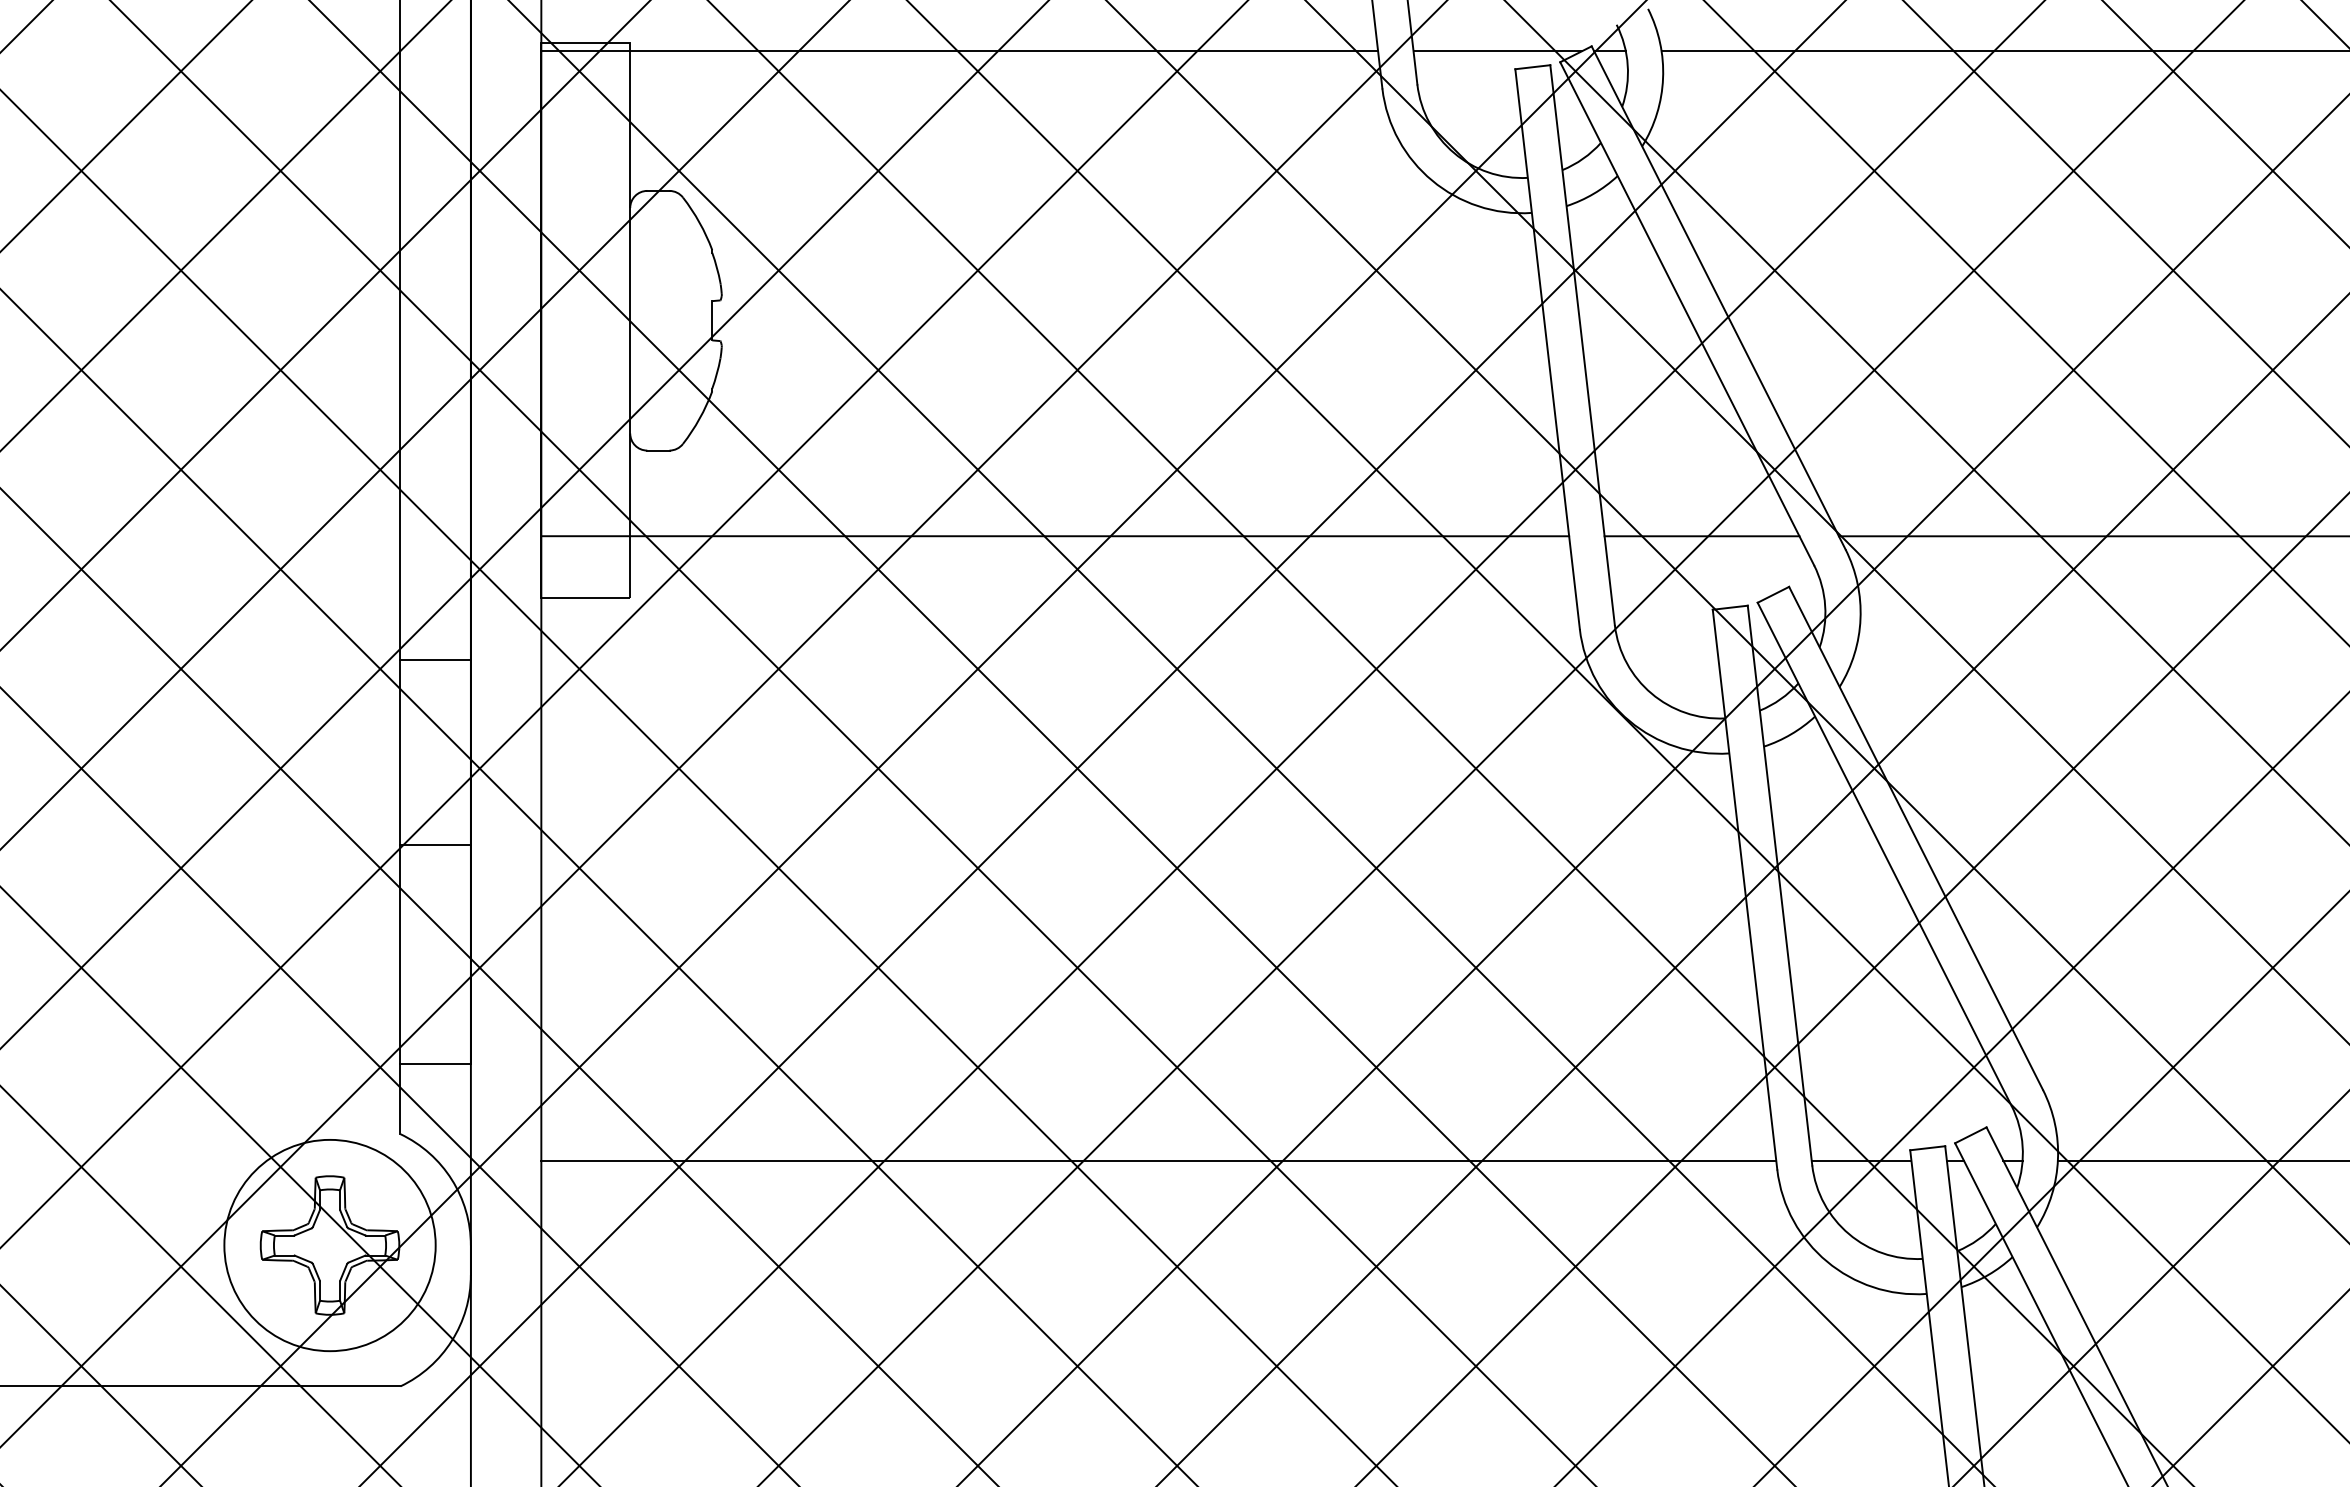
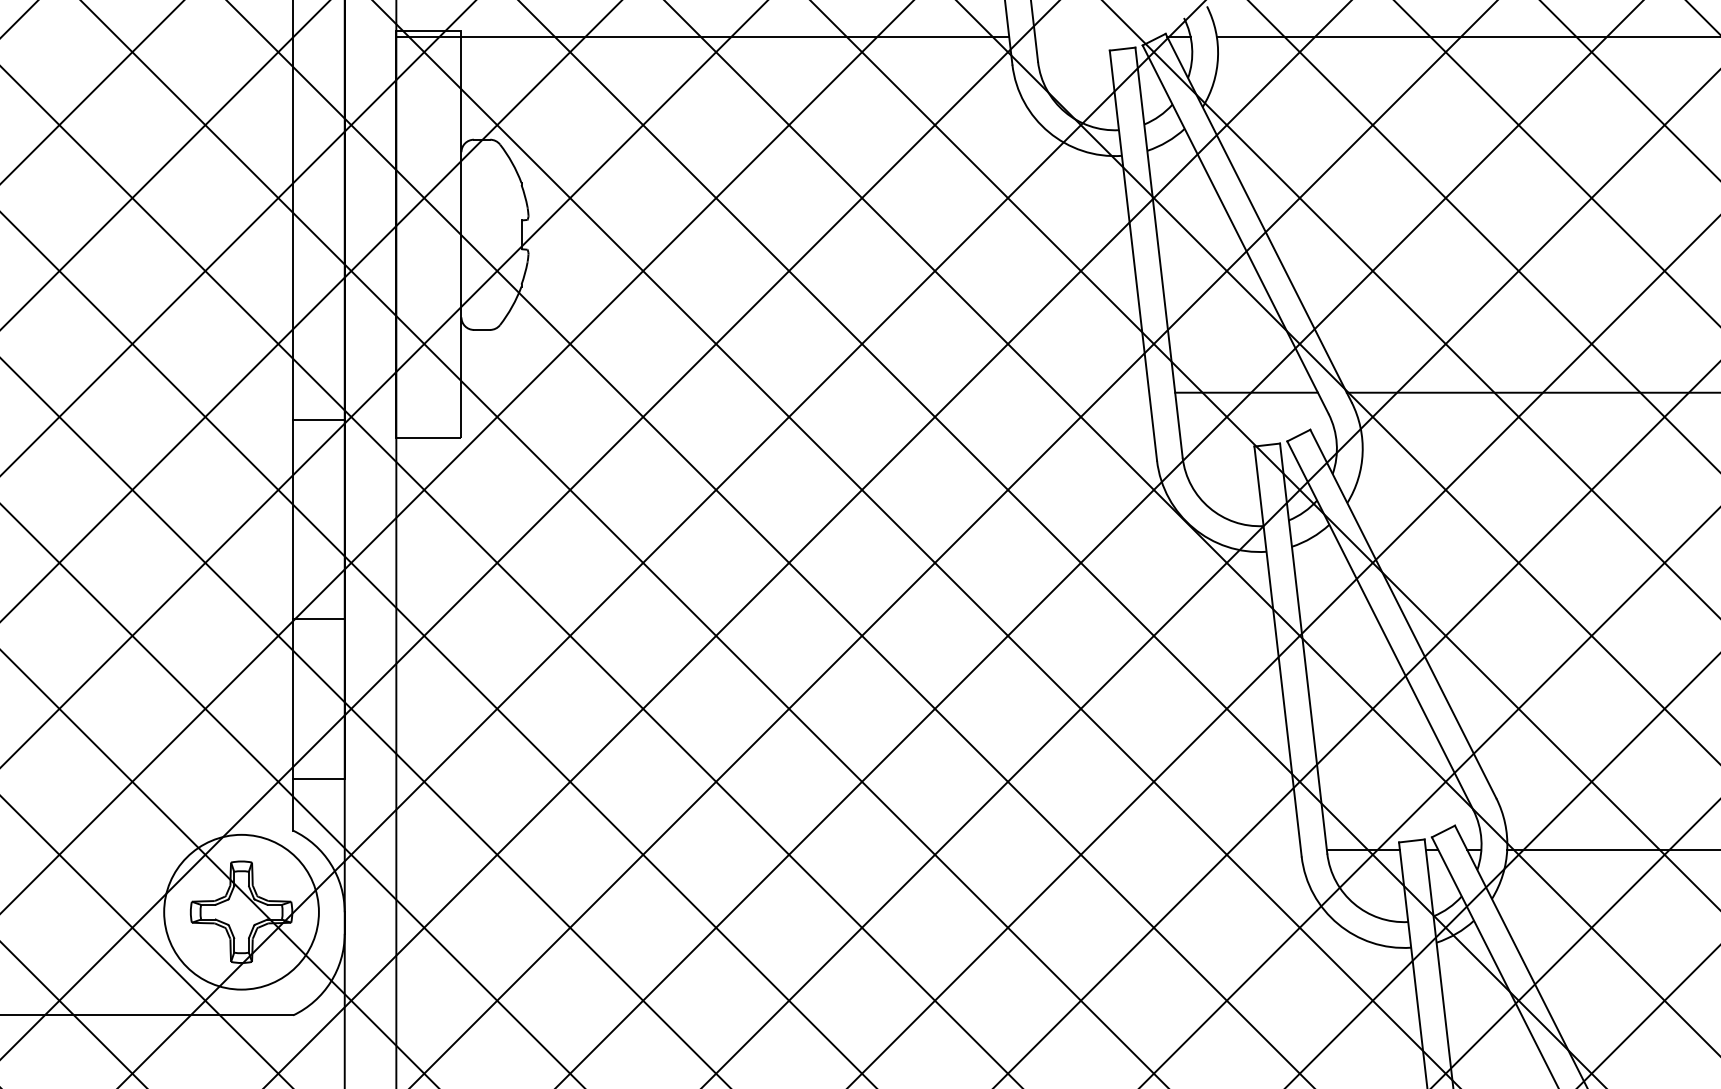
line: (1497, 51) -> (1096, 37), removed
line: (1055, 536) -> (772, 392), removed
line: (435, 660) -> (318, 419), moved
line: (1158, 1160) -> (848, 849), removed

